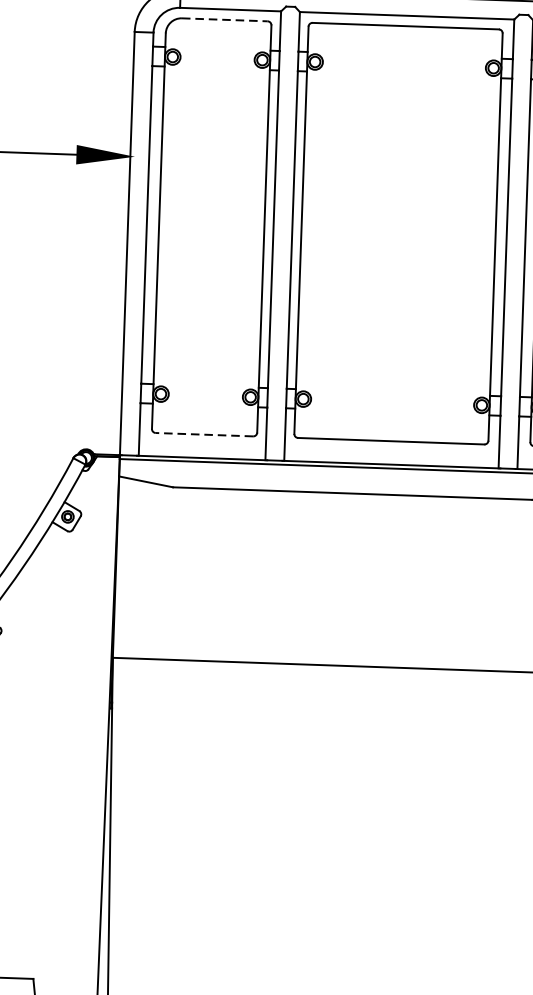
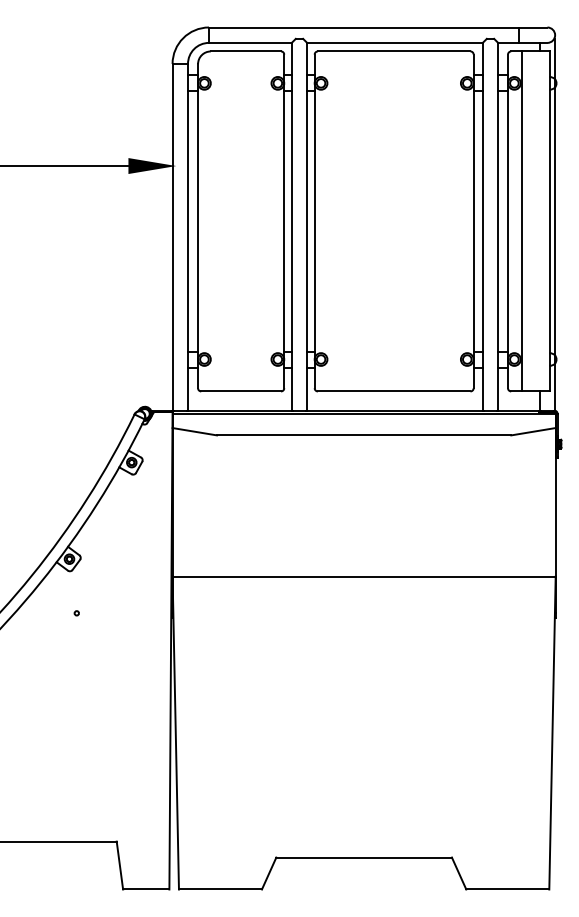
line: (225, 19) -> (246, 51), dashed -> solid
line: (204, 434) -> (241, 391), dashed -> solid

